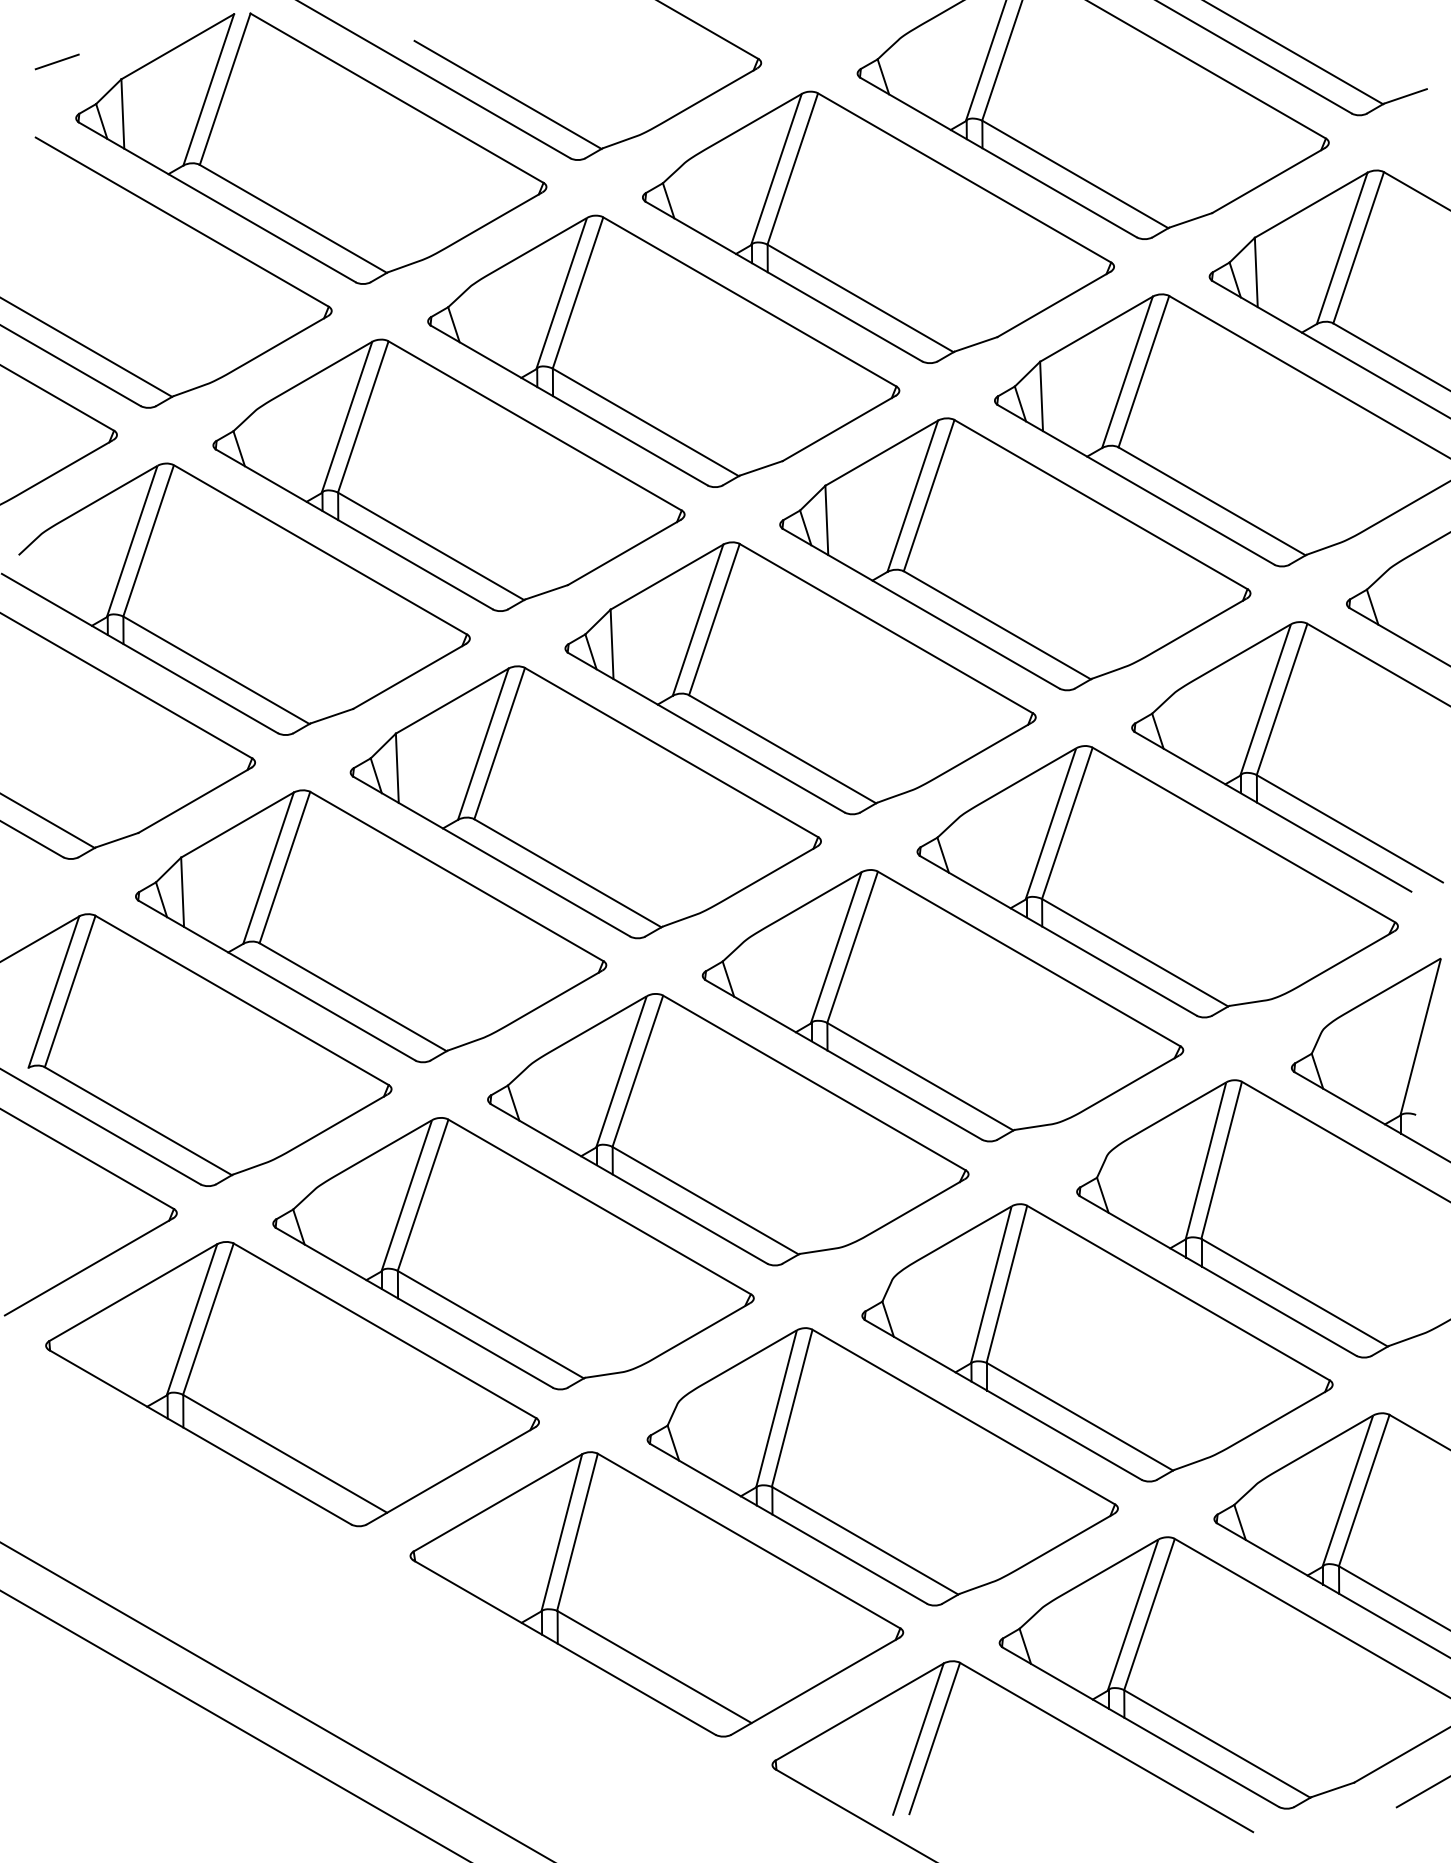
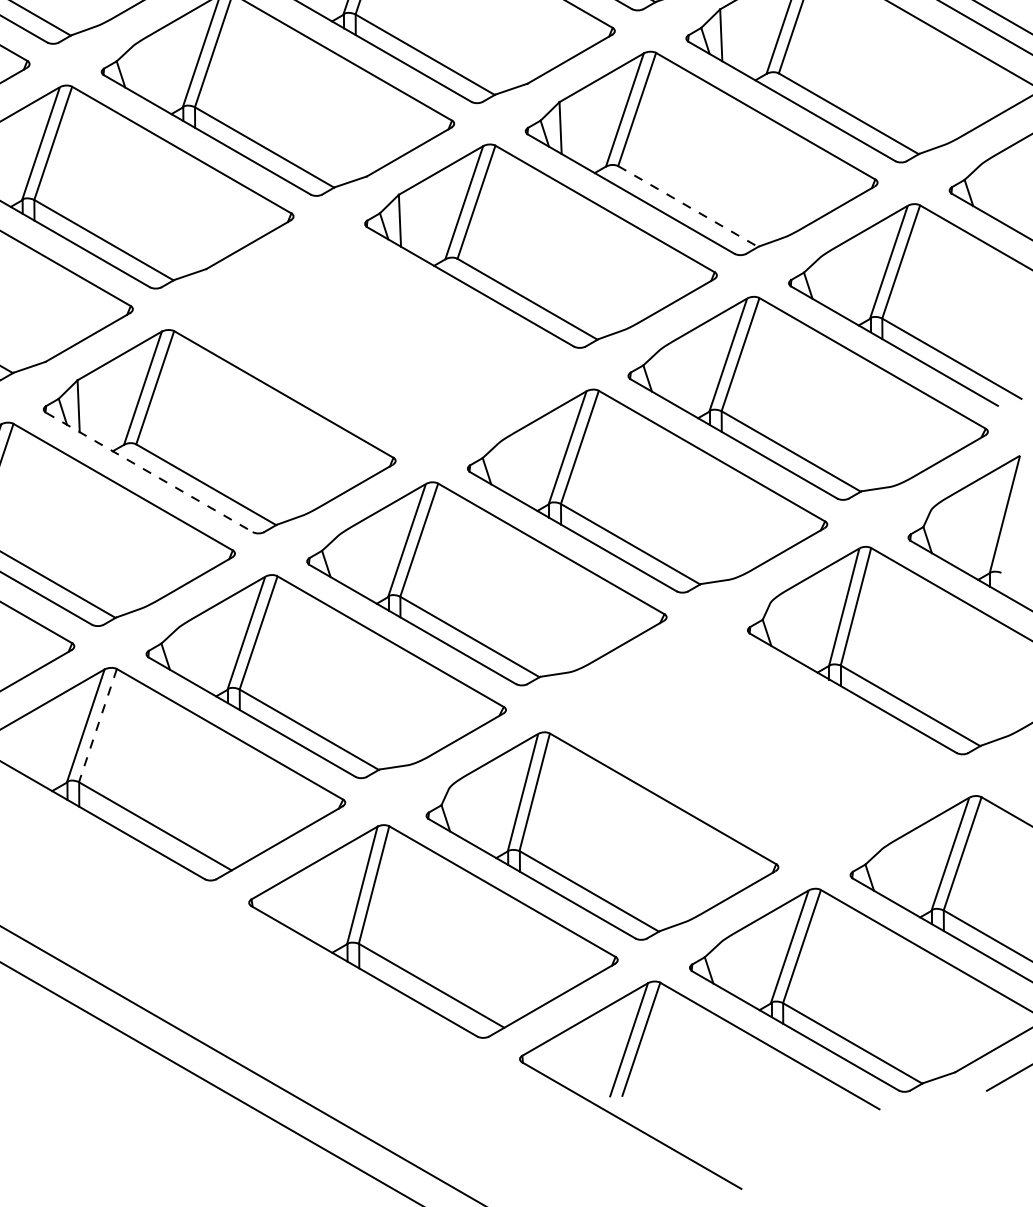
line: (997, 625) -> (688, 206), solid -> dashed
part: (585, 802) -> (380, 339), removed
line: (277, 980) -> (149, 472), solid -> dashed
line: (208, 1319) -> (98, 725), solid -> dashed
part: (1097, 1342) -> (763, 743), removed

